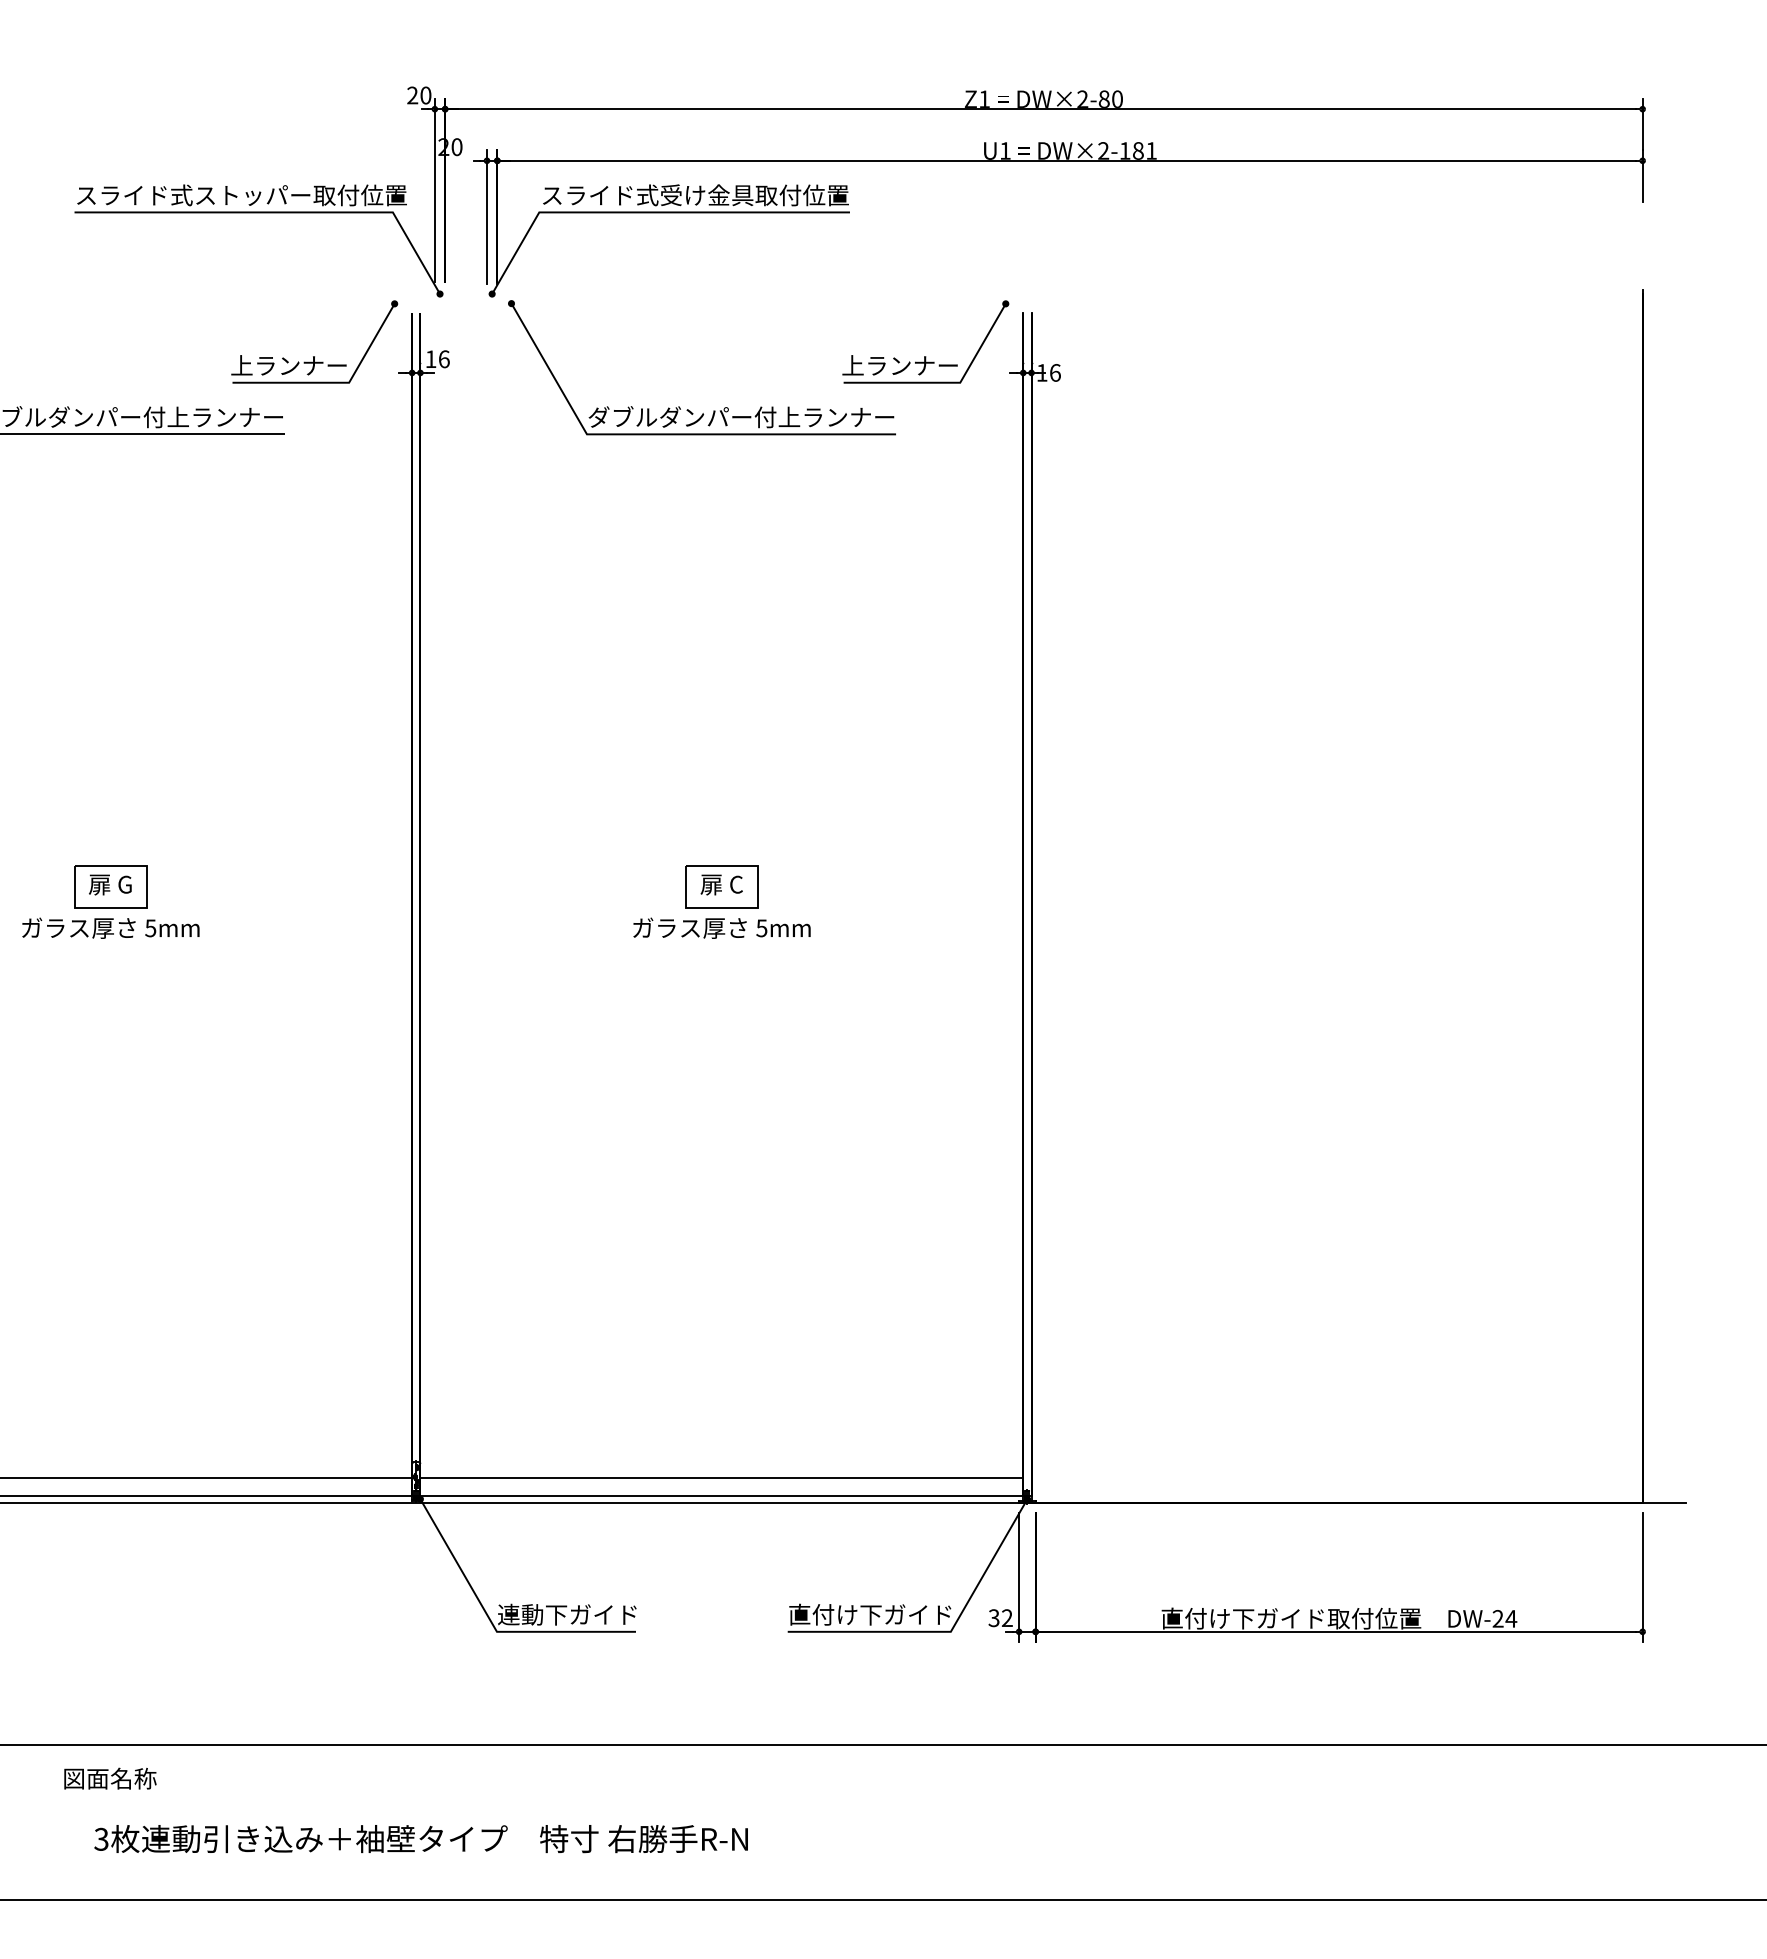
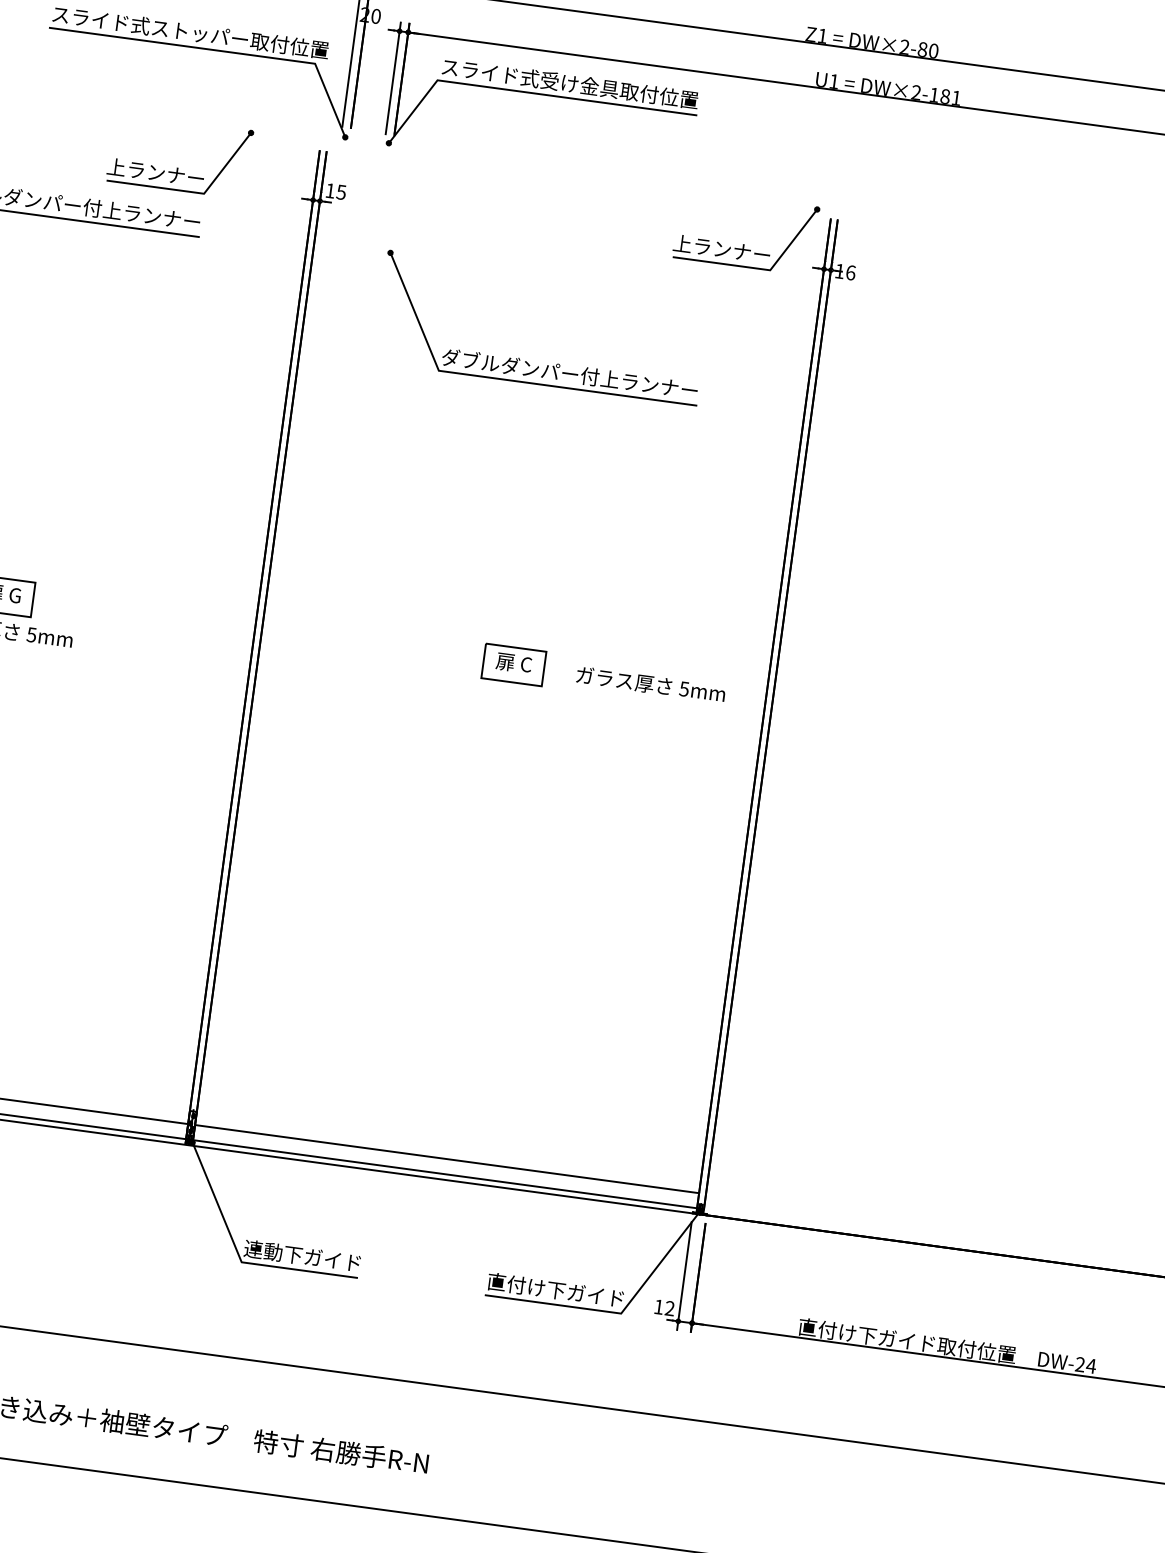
part: (314, 356) -> (178, 167), moved
text: (443, 359) -> (340, 192), 16 -> 15
part: (688, 409) -> (526, 361), moved
text: (721, 927) -> (650, 683), moved
text: (993, 1618) -> (658, 1307), 32 -> 12

